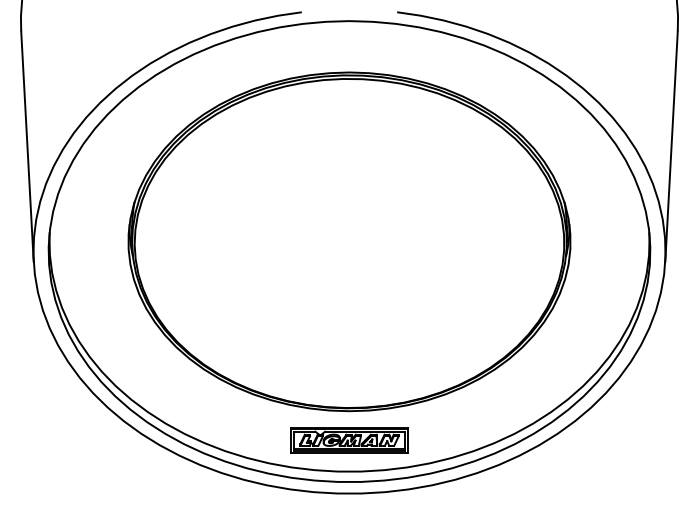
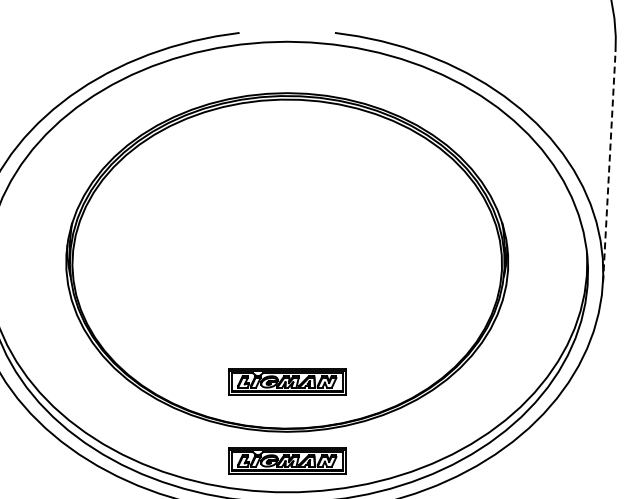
line: (671, 146) -> (609, 167), solid -> dashed
part: (349, 361) -> (287, 382), added

